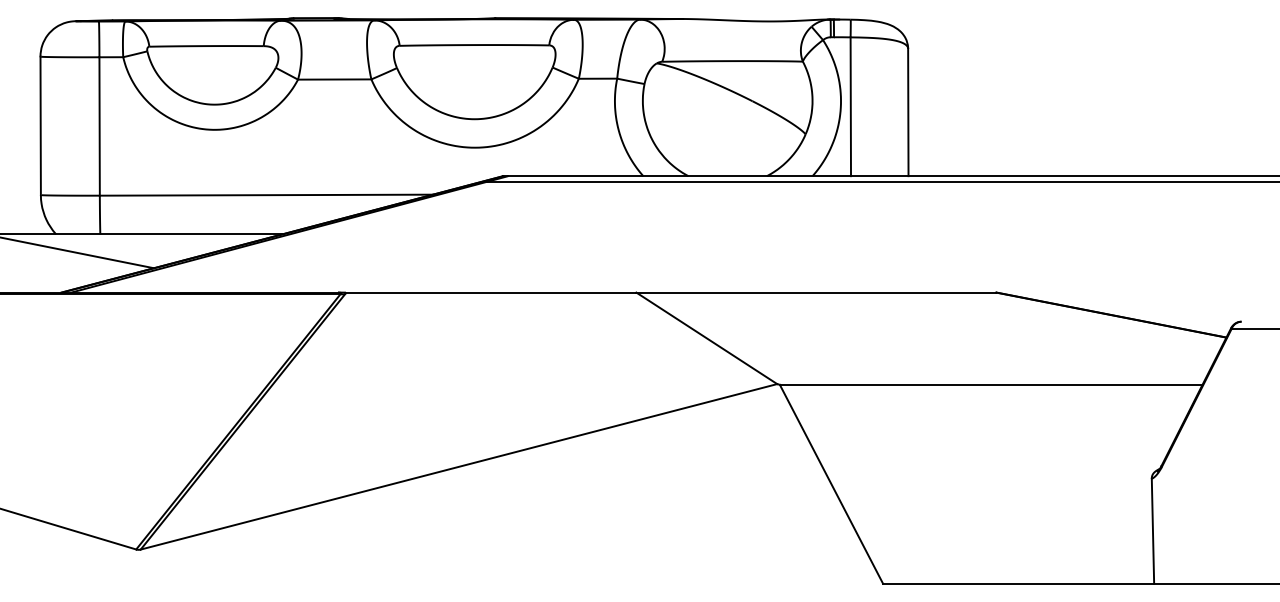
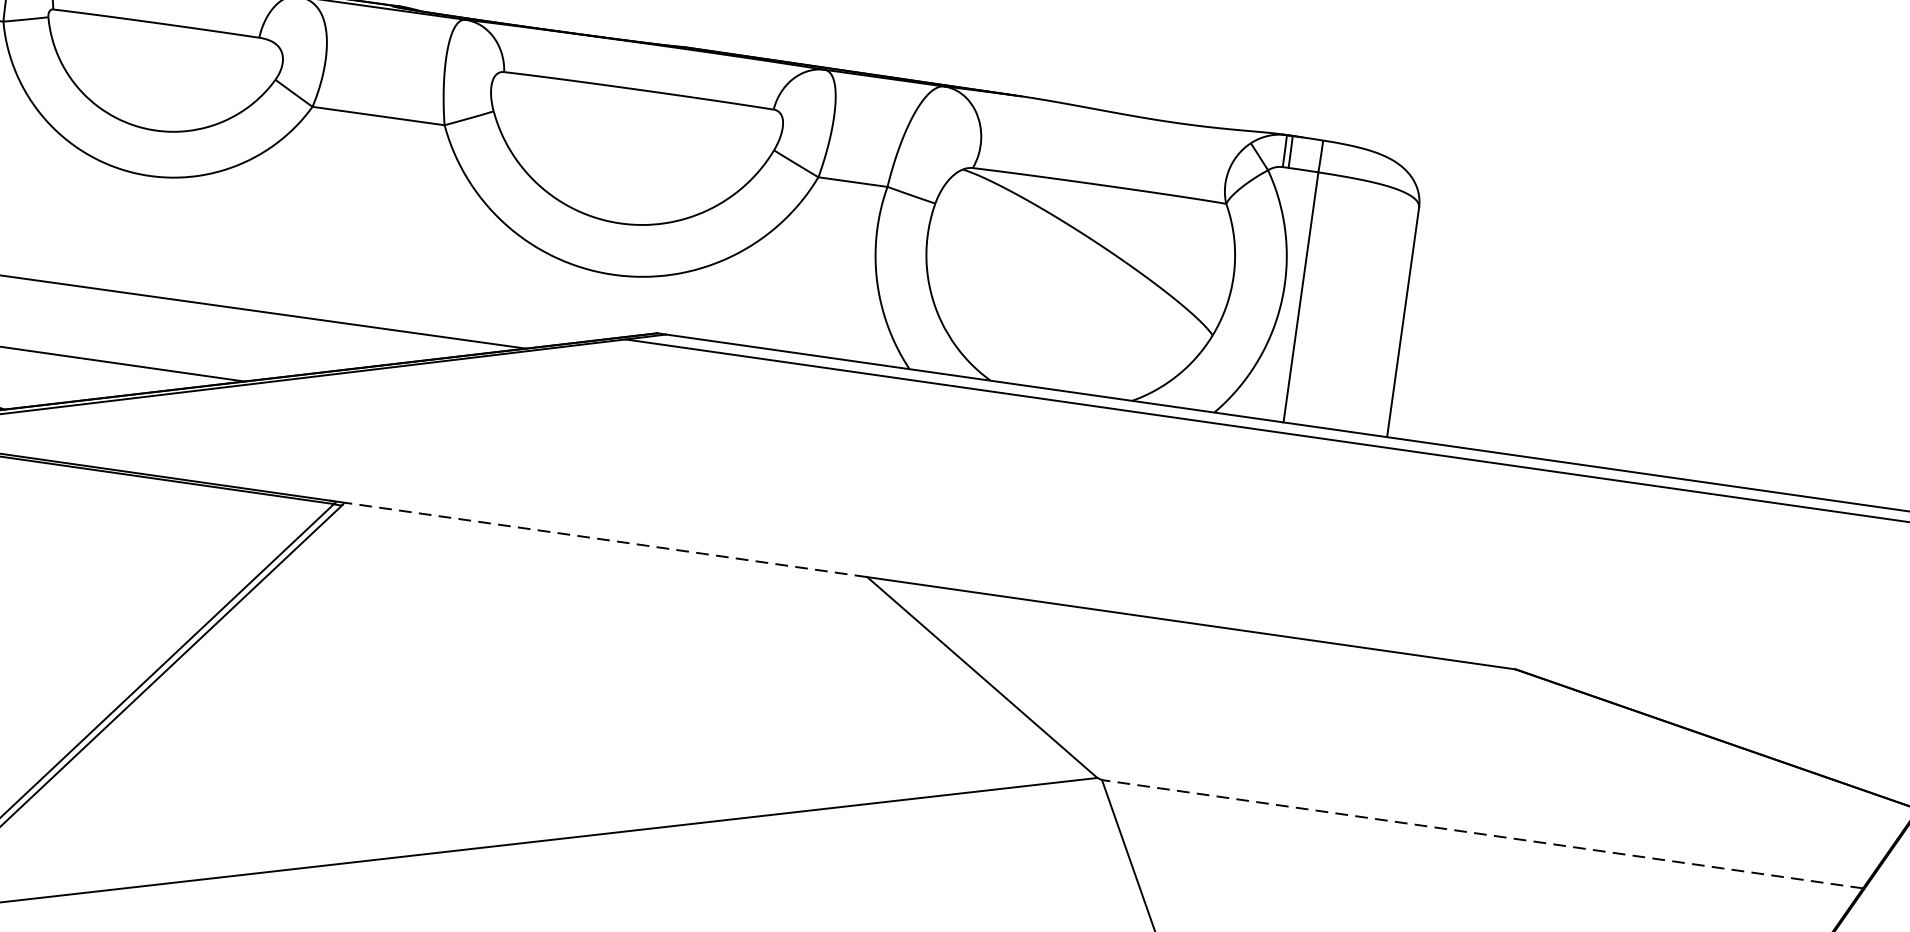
line: (490, 292) -> (604, 539), solid -> dashed
line: (990, 384) -> (1481, 833), solid -> dashed

